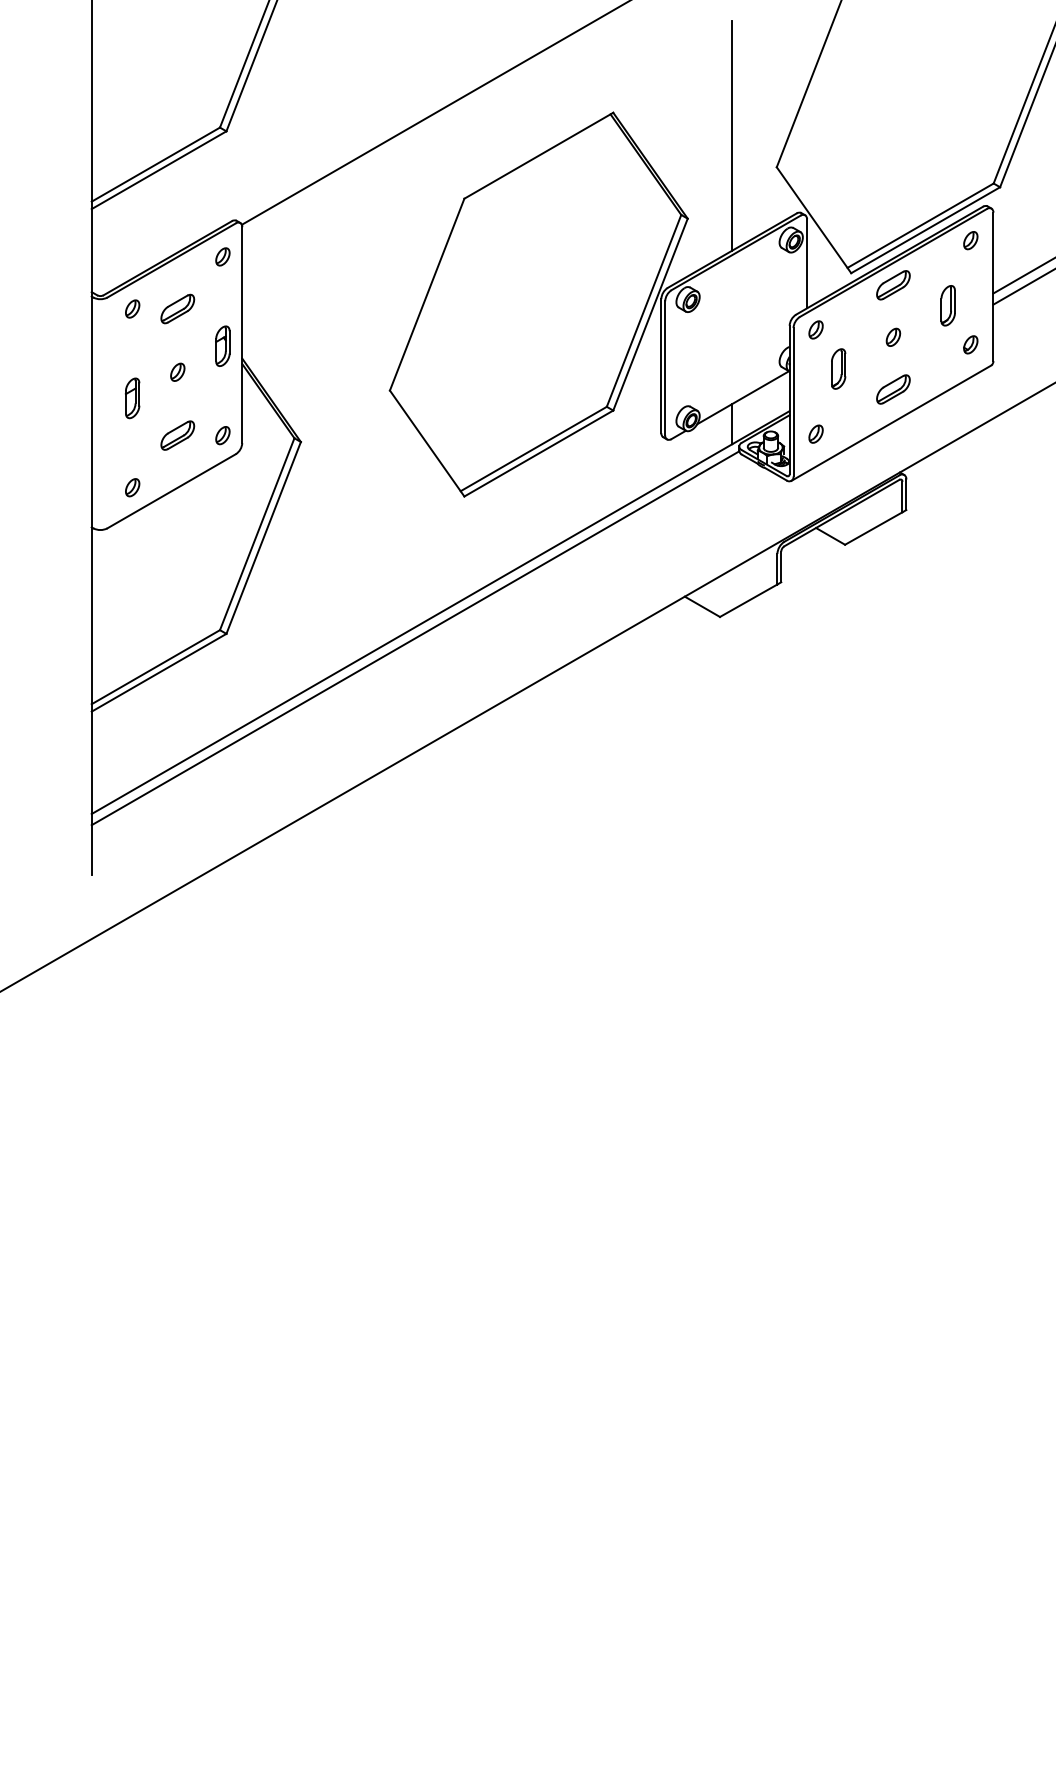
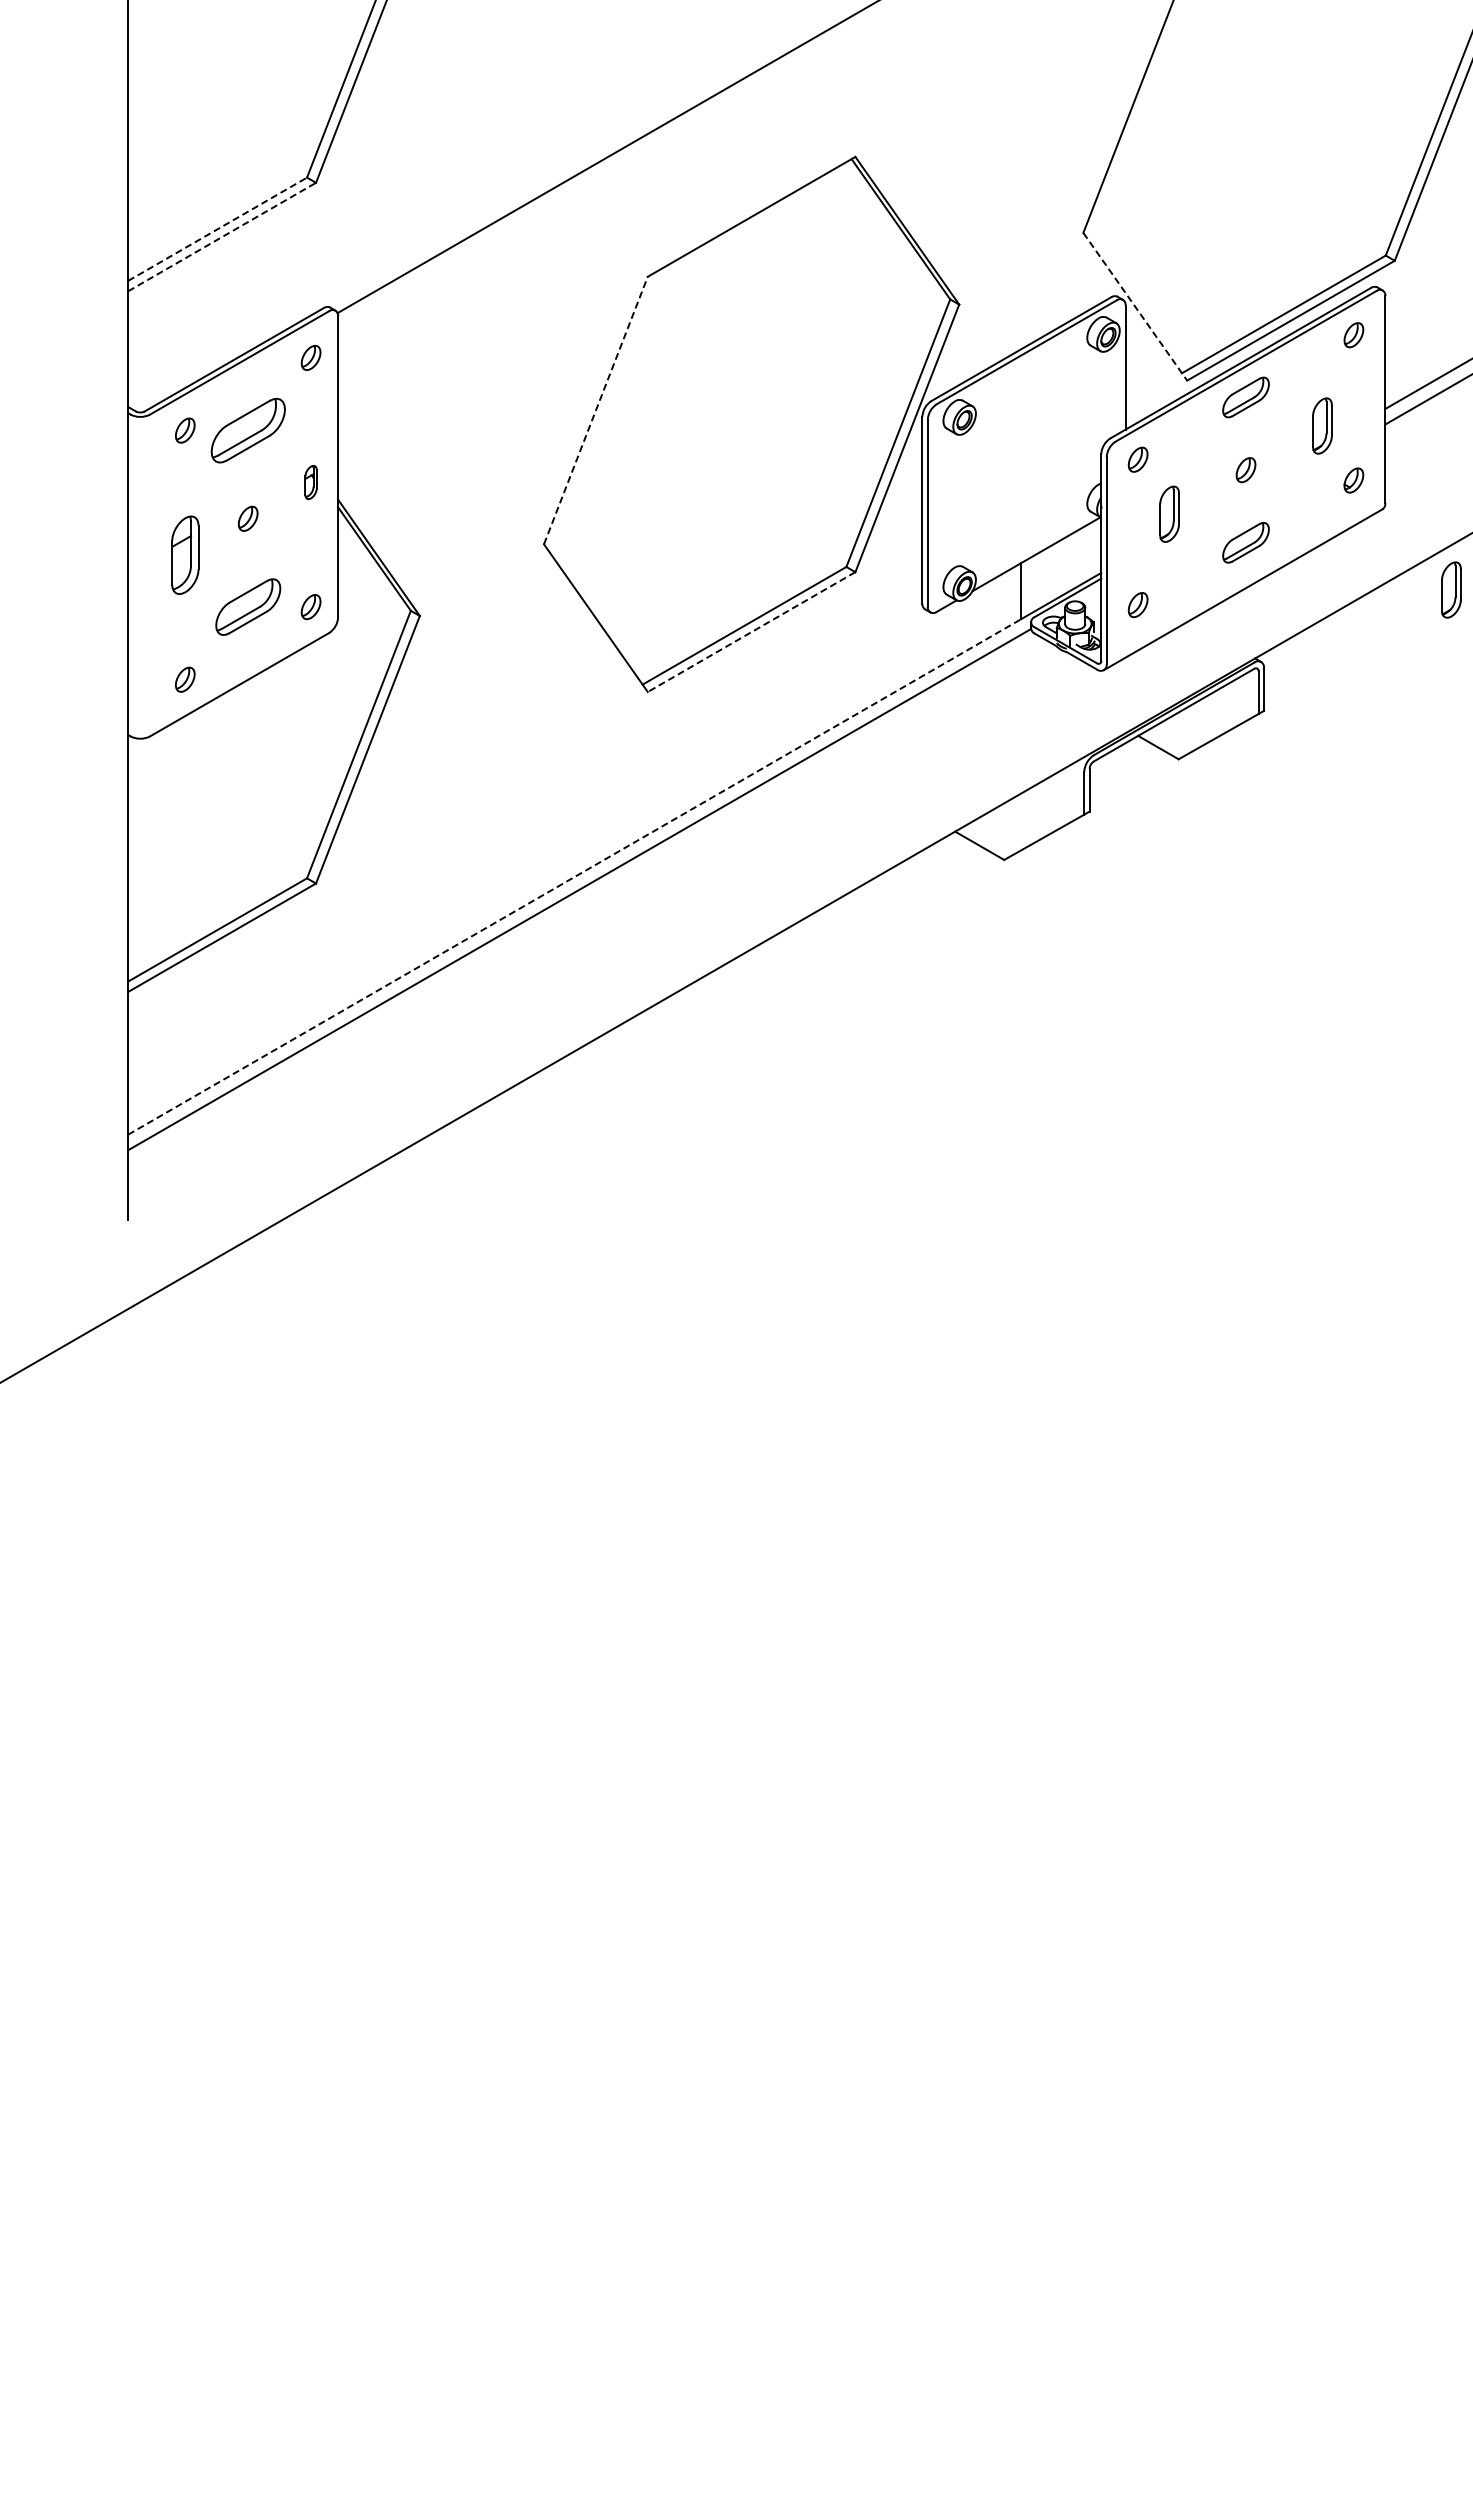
line: (732, 135) -> (1021, 188), removed
line: (156, 164) -> (218, 229), solid -> dashed
line: (159, 169) -> (222, 236), solid -> dashed
line: (814, 220) -> (1135, 307), solid -> dashed
line: (427, 294) -> (596, 410), solid -> dashed
part: (177, 308) -> (247, 430), size x1.6
part: (222, 346) -> (310, 482), size x0.6
part: (132, 397) -> (184, 554), size x1.4
part: (1040, 423) -> (1451, 589), added
part: (177, 435) -> (247, 606), size x1.4
line: (538, 453) -> (751, 632), solid -> dashed
line: (411, 628) -> (574, 876), solid -> dashed

